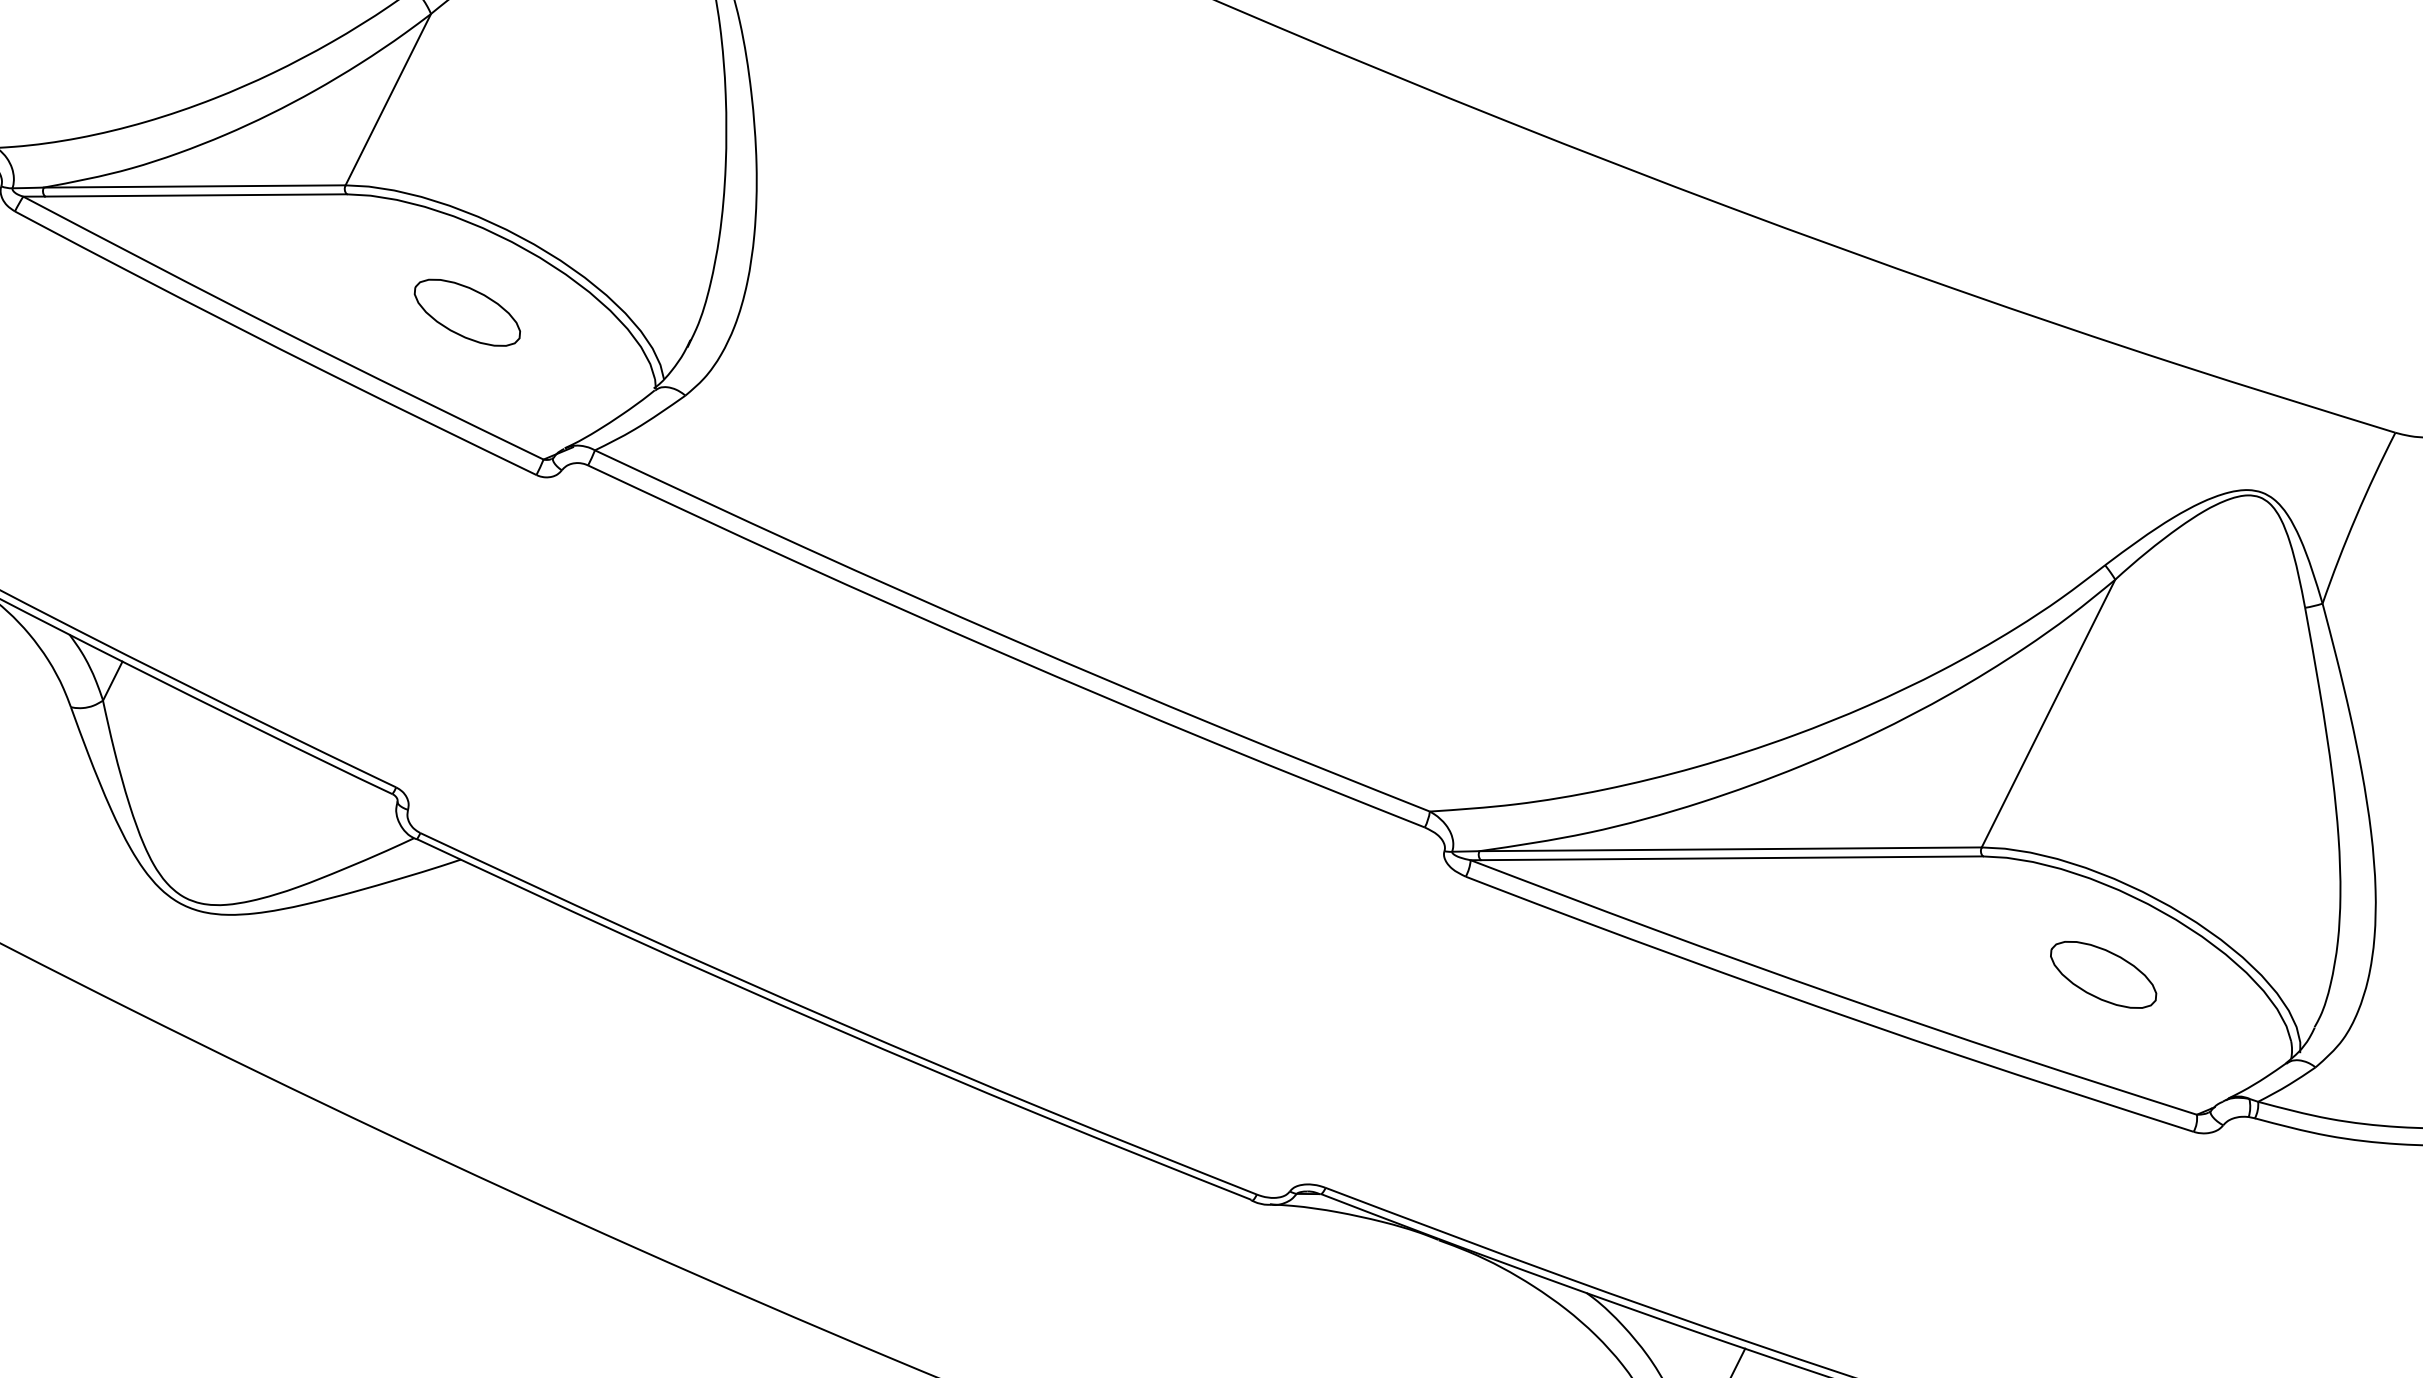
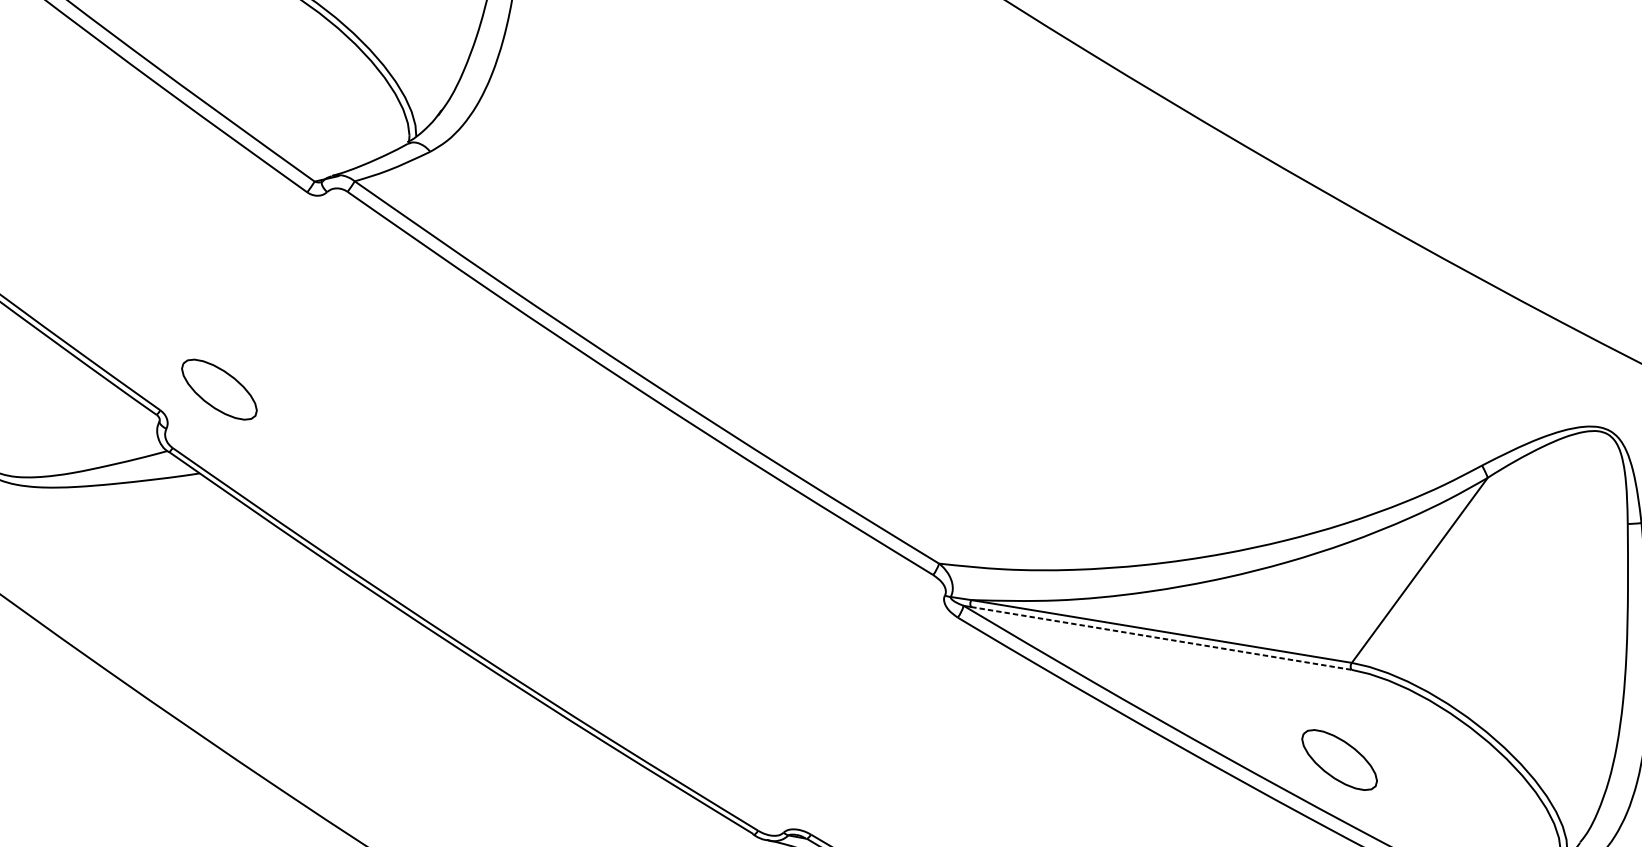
part: (466, 312) -> (218, 389), moved
line: (1732, 858) -> (1161, 638), solid -> dashed
part: (2103, 974) -> (1339, 759), moved

